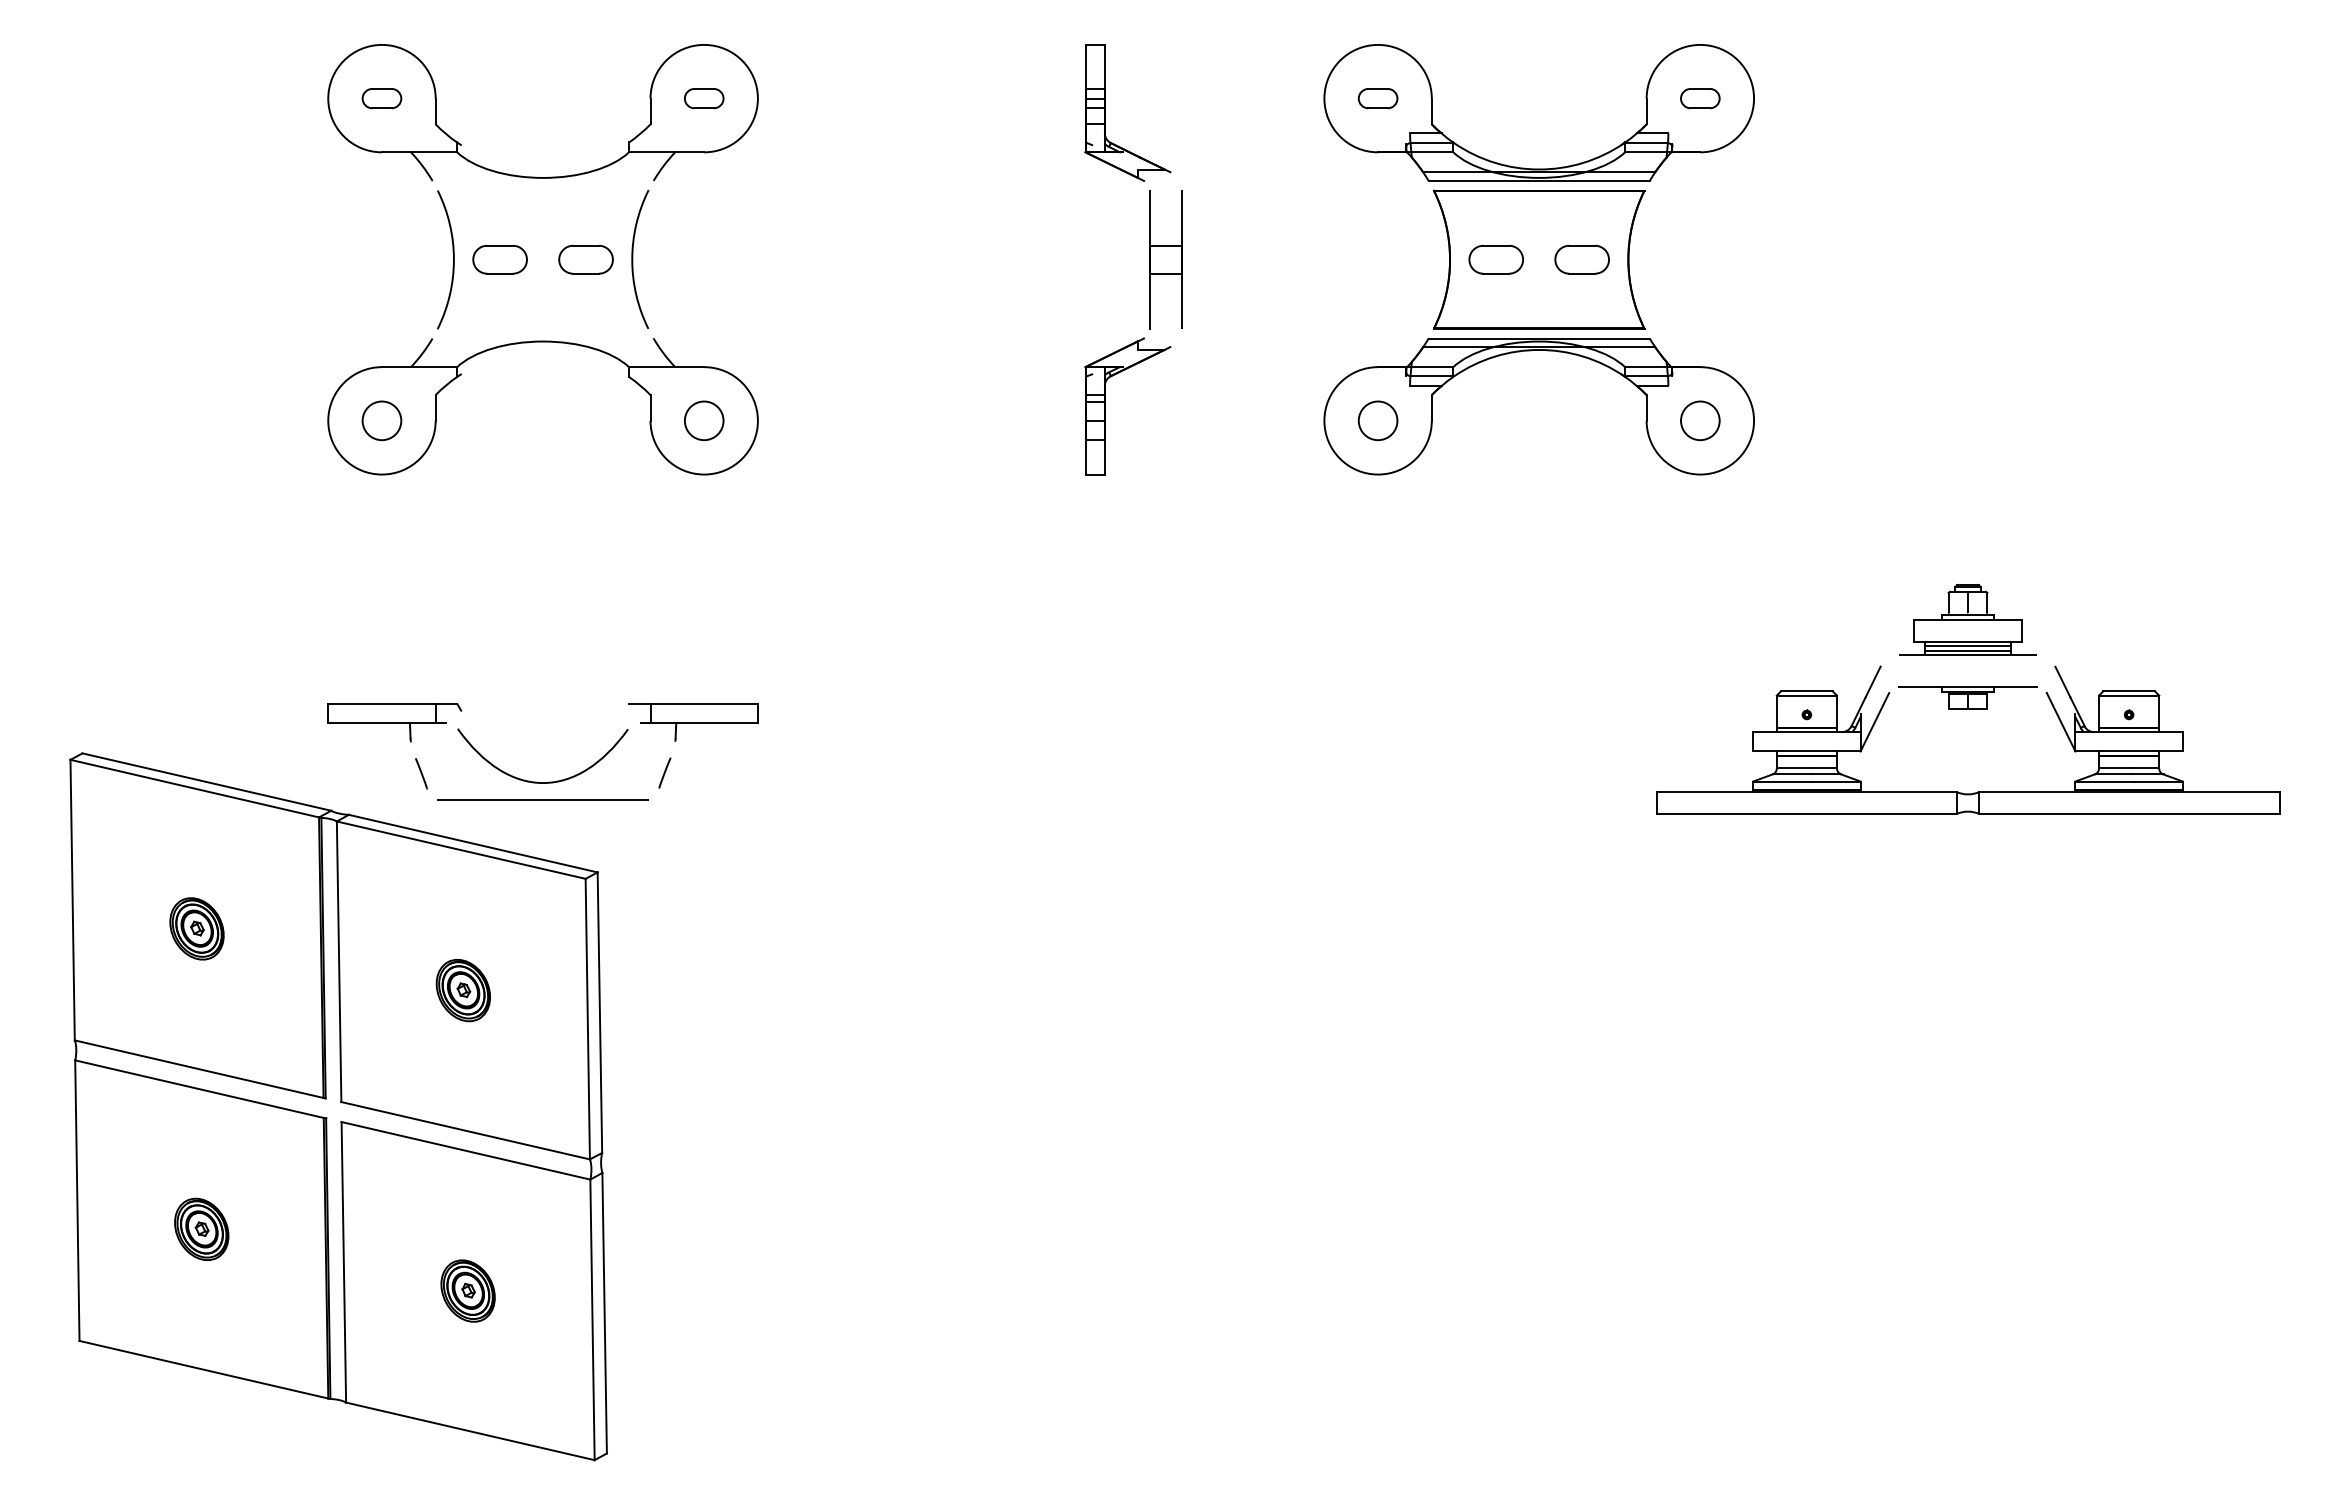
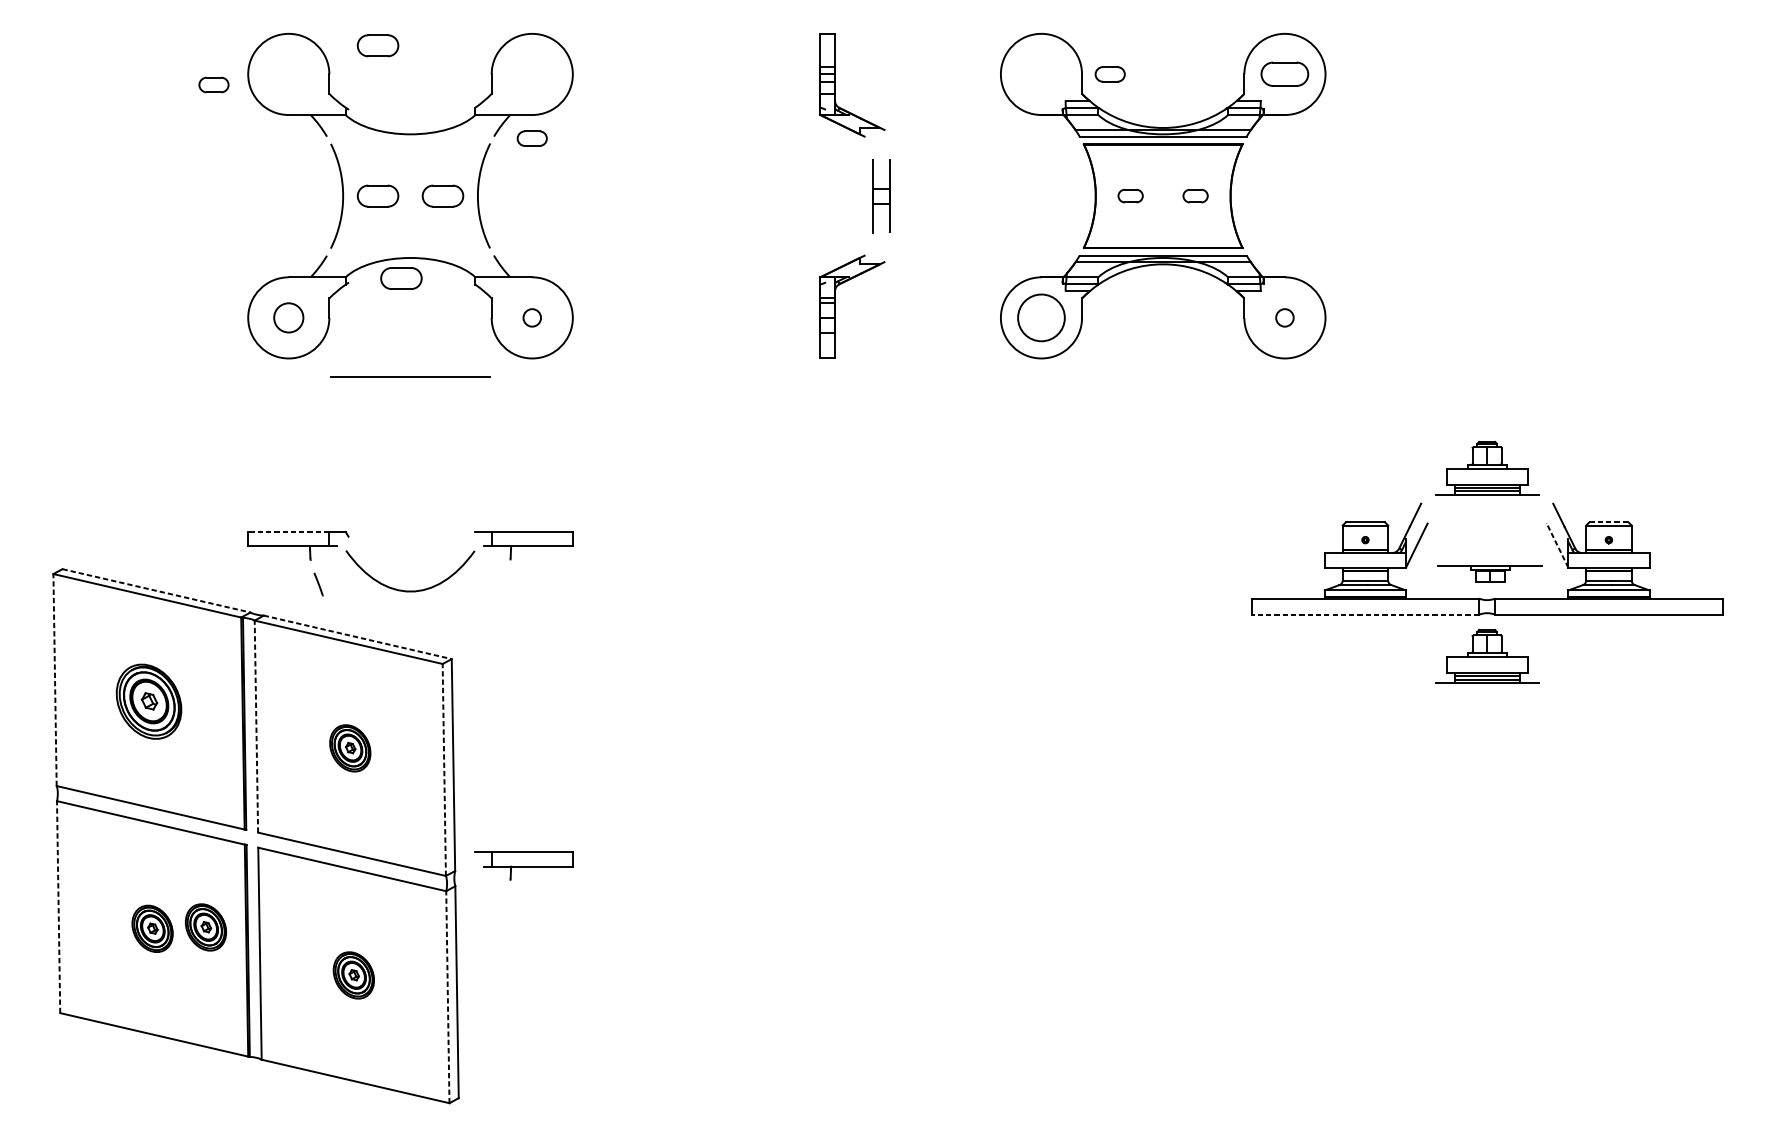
part: (499, 60) -> (377, 45), added
part: (381, 98) -> (213, 84), moved
part: (704, 98) -> (532, 138), moved
part: (1377, 98) -> (1109, 74), moved
part: (1700, 98) -> (1285, 74), size x1.6
part: (1165, 259) -> (880, 195), size x0.7
part: (1495, 259) -> (1130, 195), size x0.6
part: (1581, 259) -> (1195, 195), size x0.6
part: (530, 368) -> (401, 278), added
circle: (703, 420) -> (531, 317), size x0.6
circle: (1377, 420) -> (1041, 317), size x1.6
circle: (1700, 420) -> (1285, 317), size x0.6
line: (2129, 691) -> (1609, 522), solid -> dashed
part: (1967, 697) -> (1489, 573), moved
line: (381, 703) -> (288, 531), solid -> dashed
line: (2061, 722) -> (1557, 545), solid -> dashed
line: (664, 772) -> (502, 583), removed
line: (206, 782) -> (156, 591), solid -> dashed
line: (542, 799) -> (410, 375), moved
line: (1806, 813) -> (1365, 614), solid -> dashed
line: (473, 843) -> (357, 637), solid -> dashed
part: (1967, 868) -> (1486, 656), added
line: (72, 899) -> (54, 679), solid -> dashed
part: (196, 928) -> (148, 701), size x1.6
line: (339, 961) -> (256, 726), solid -> dashed
line: (587, 1018) -> (444, 769), solid -> dashed
part: (693, 1146) -> (524, 866), added
line: (77, 1200) -> (58, 907), solid -> dashed
part: (271, 1227) -> (205, 927), added
line: (592, 1319) -> (447, 996), solid -> dashed

